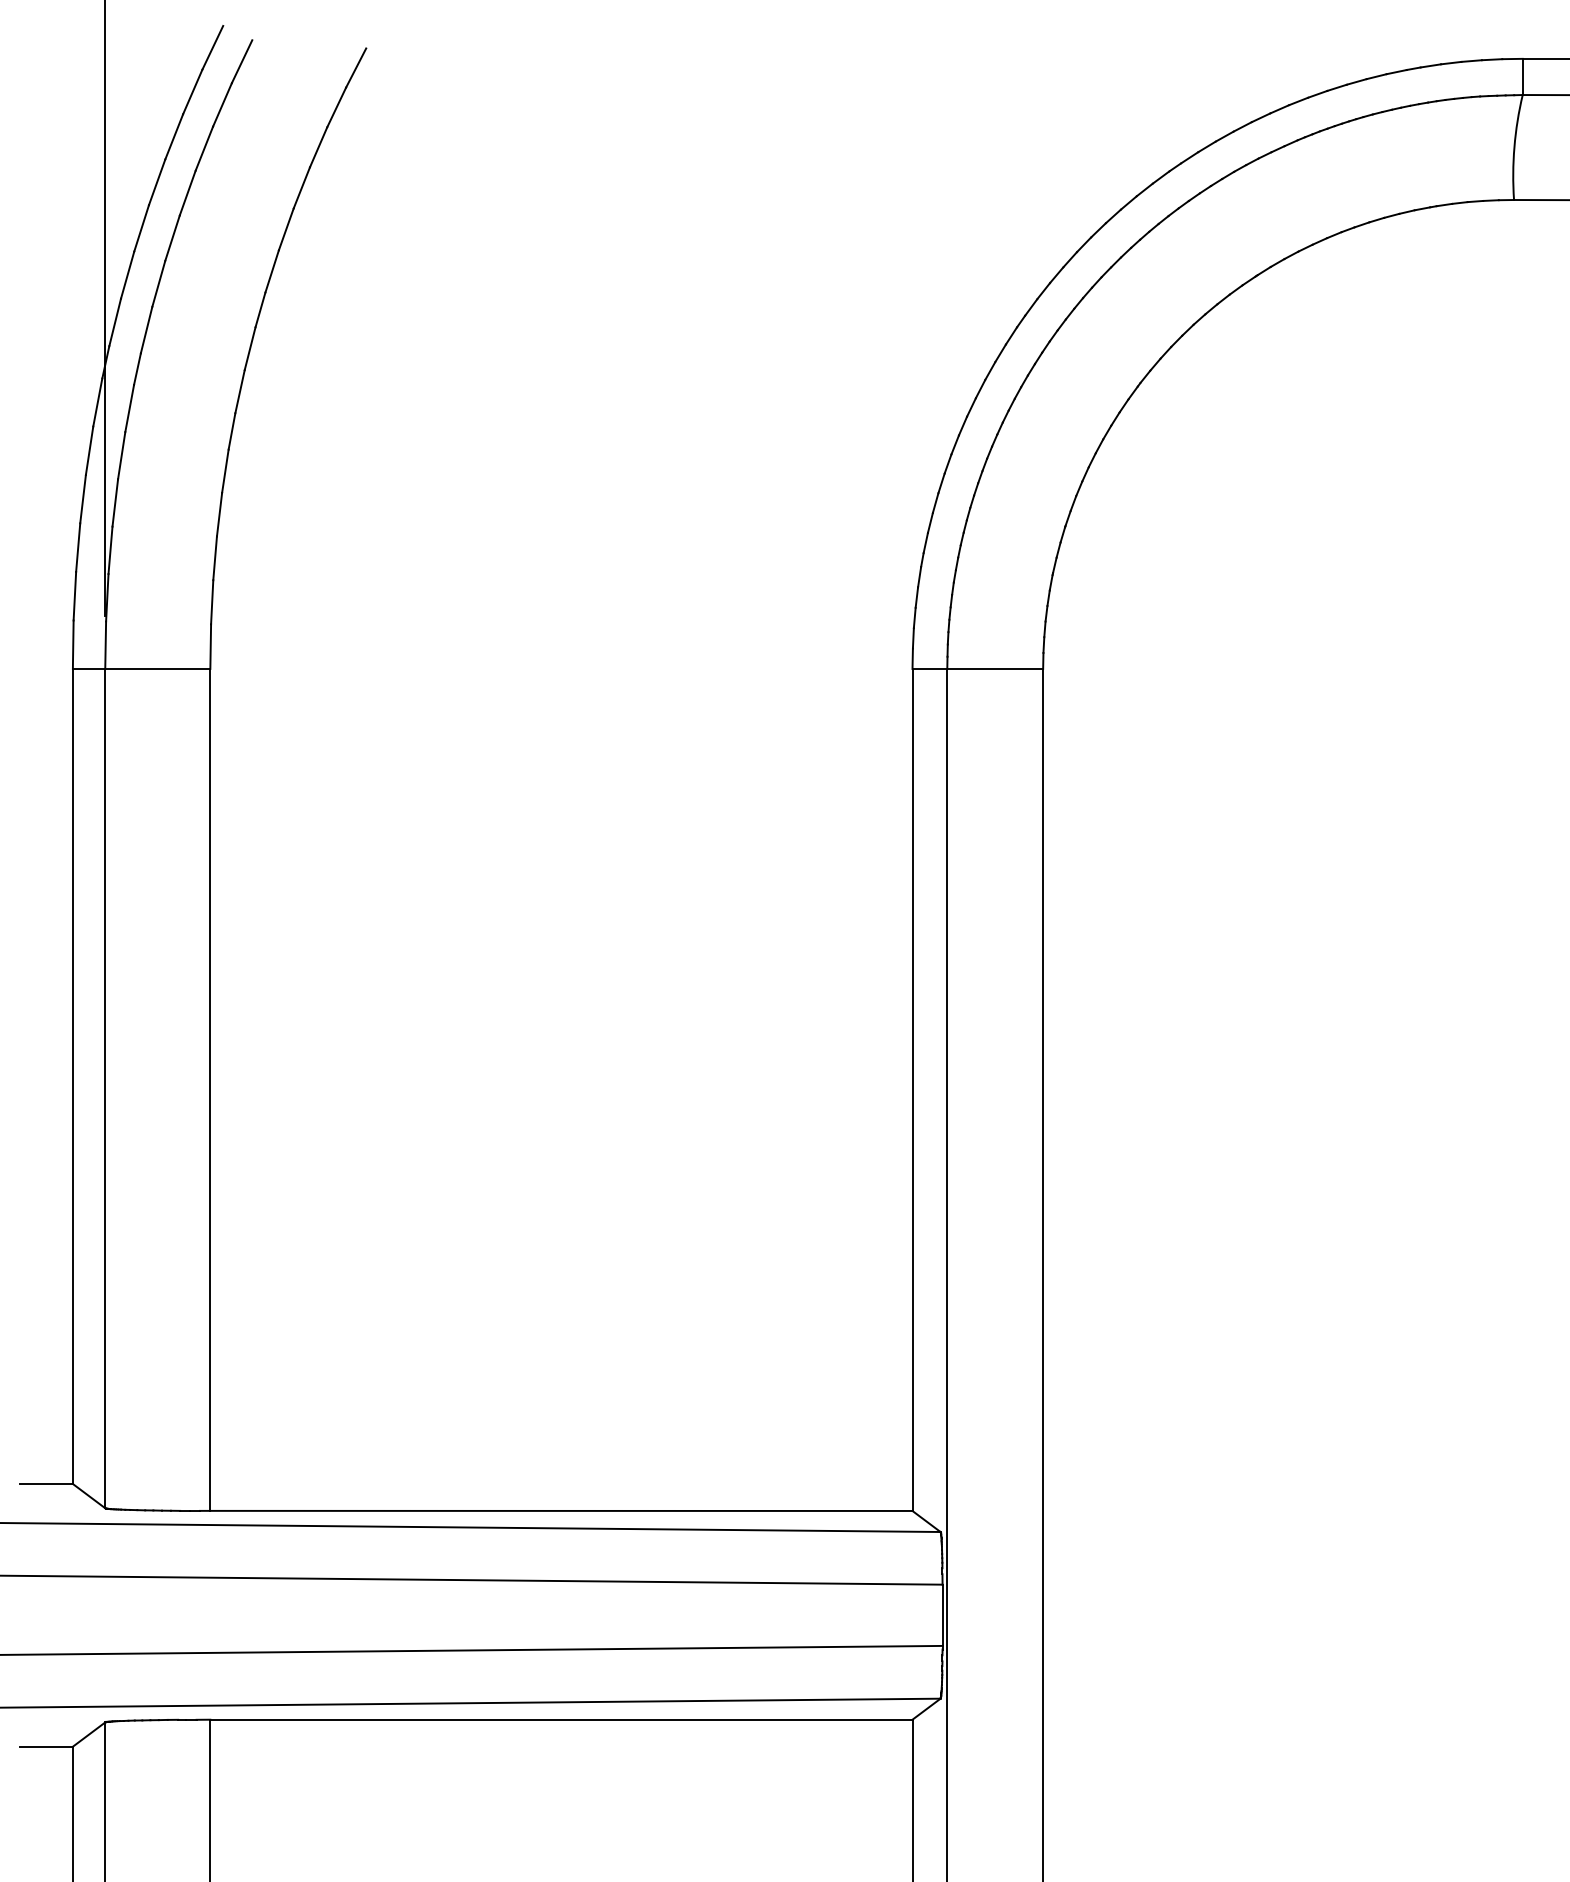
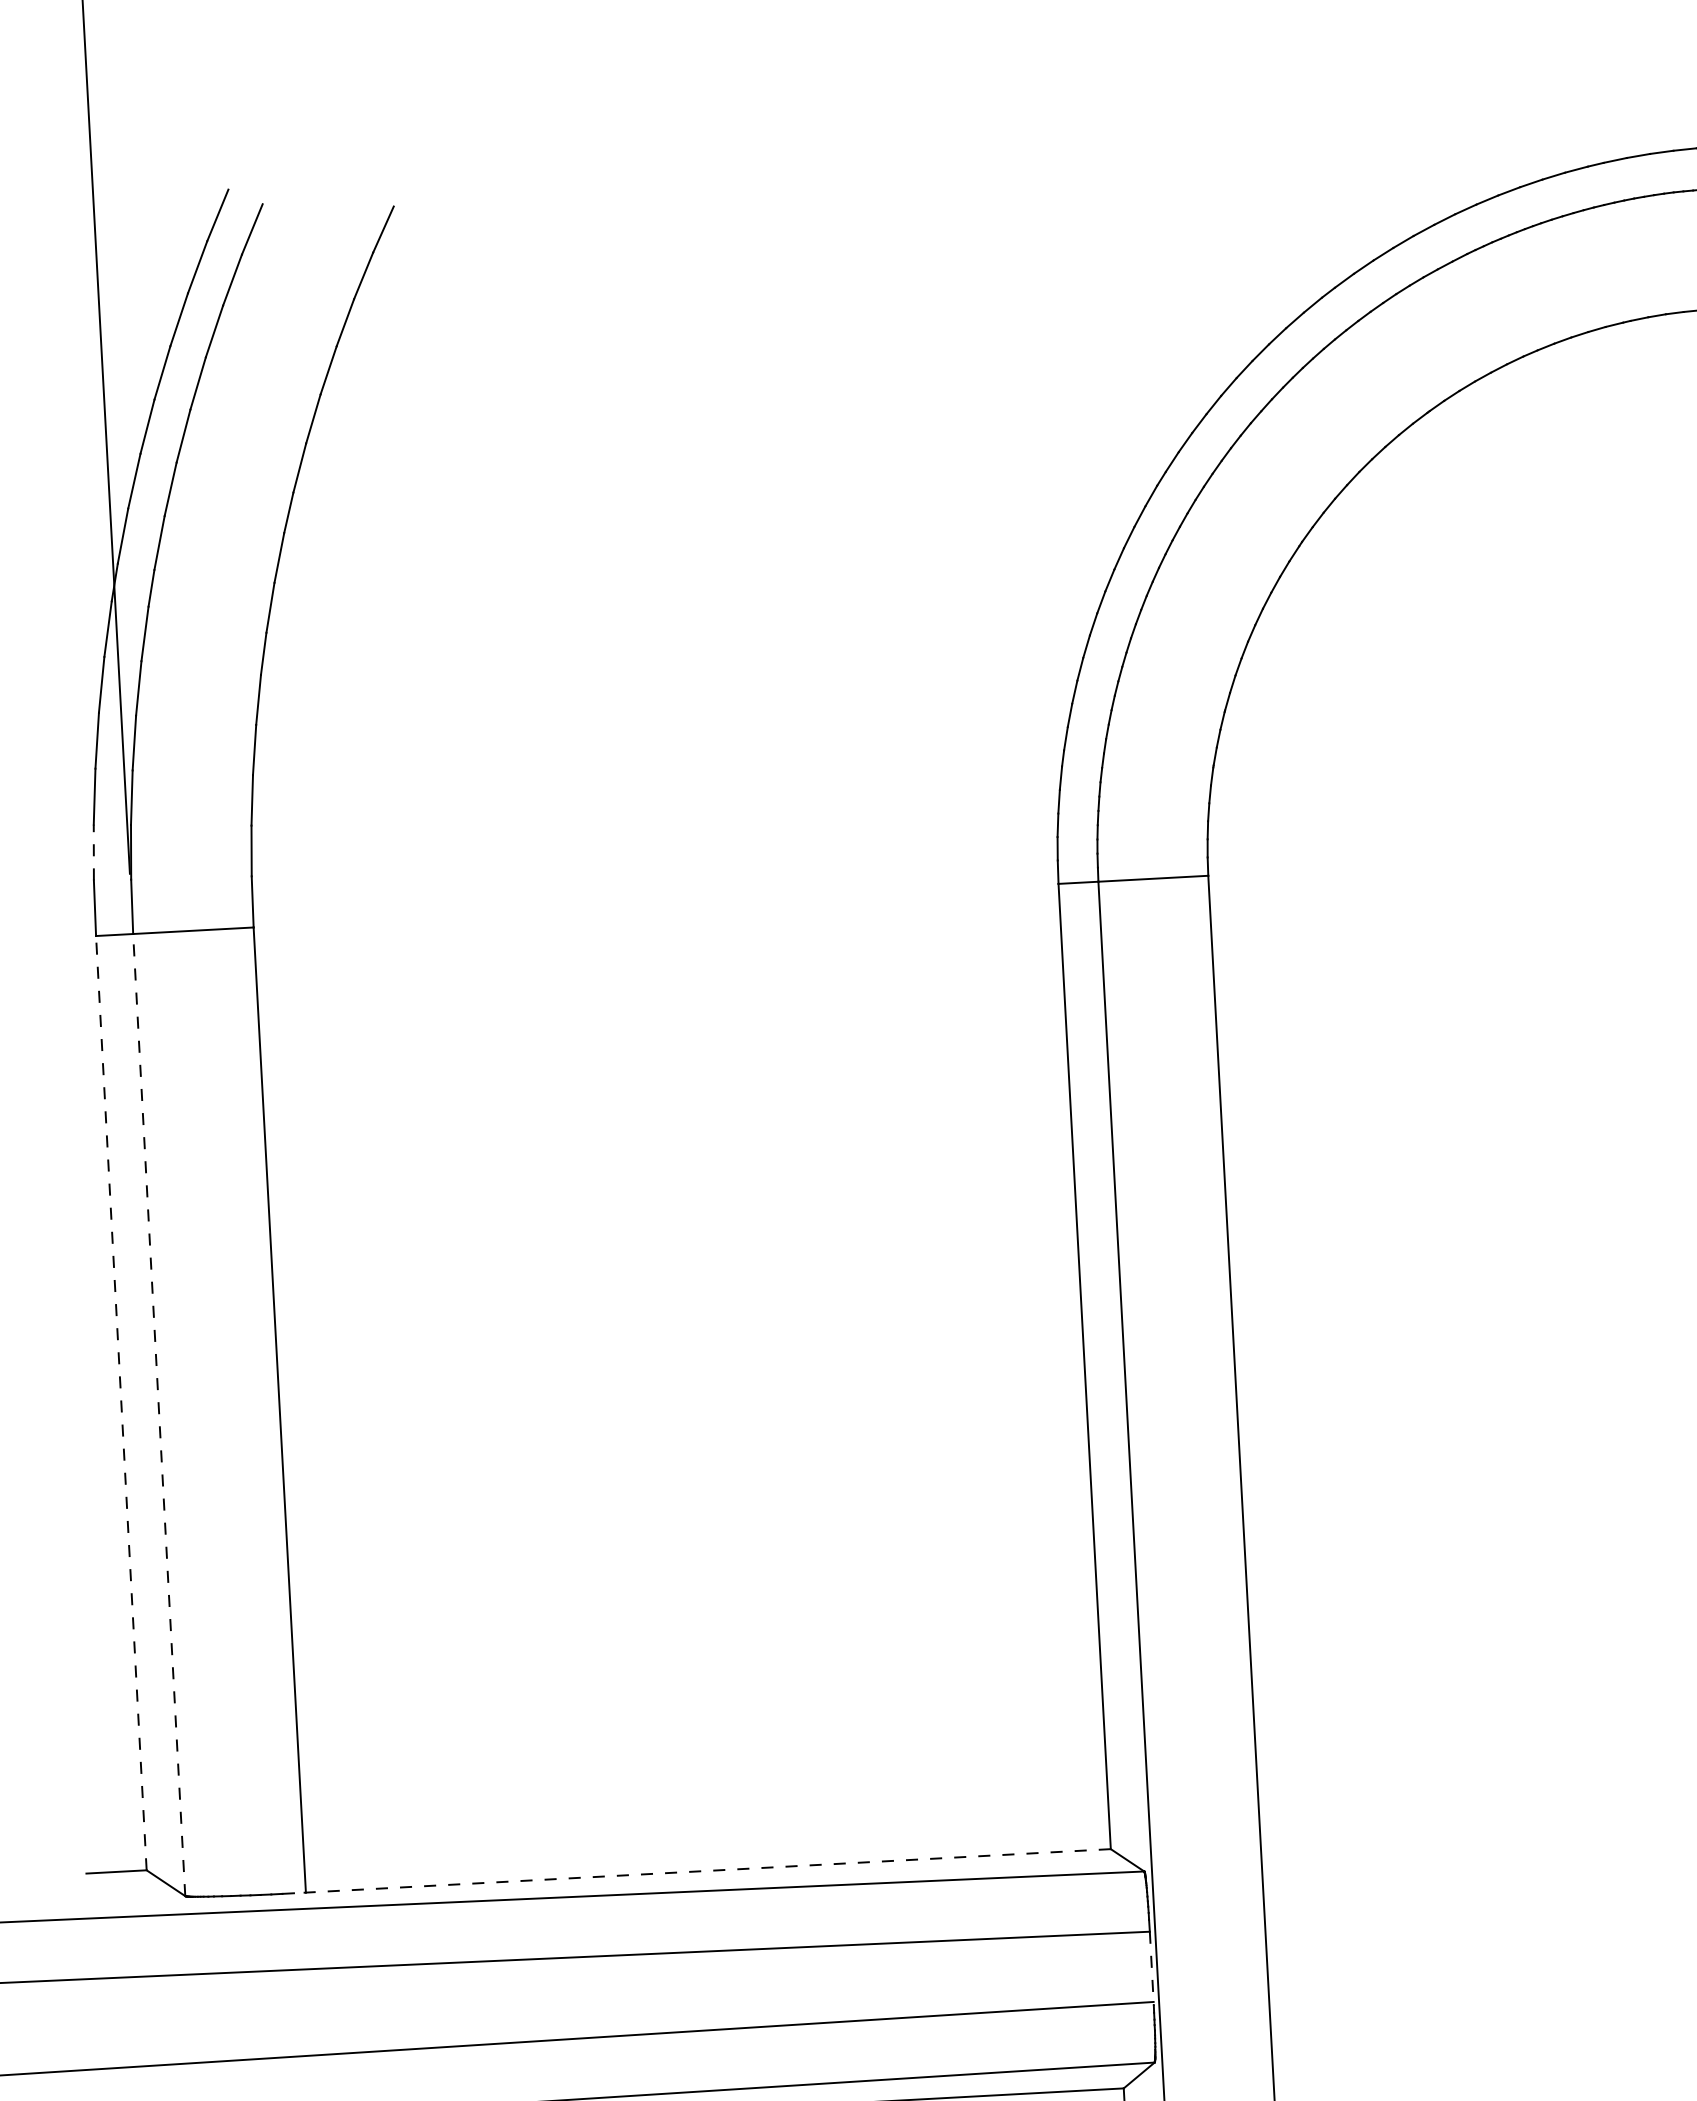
line: (74, 595) -> (93, 851), solid -> dashed
line: (72, 1076) -> (120, 1403), solid -> dashed
line: (105, 1088) -> (159, 1414), solid -> dashed
line: (555, 1510) -> (701, 1870), solid -> dashed
line: (942, 1617) -> (1151, 1969), solid -> dashed

